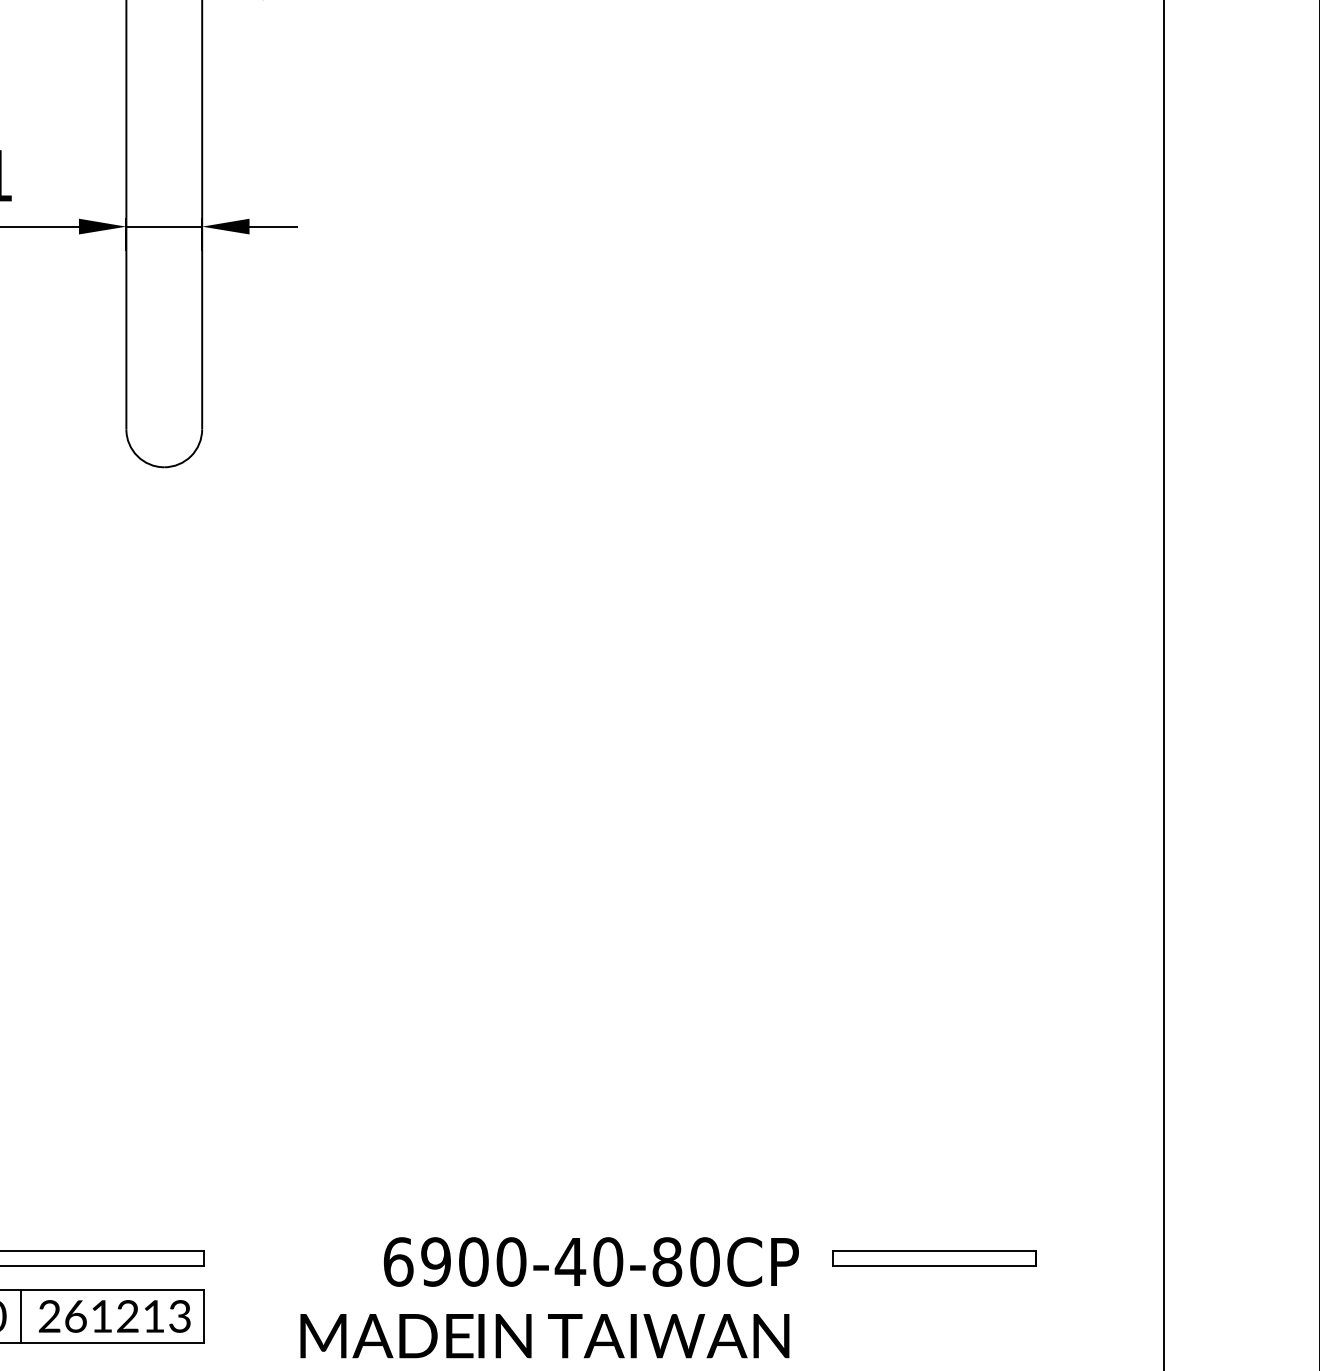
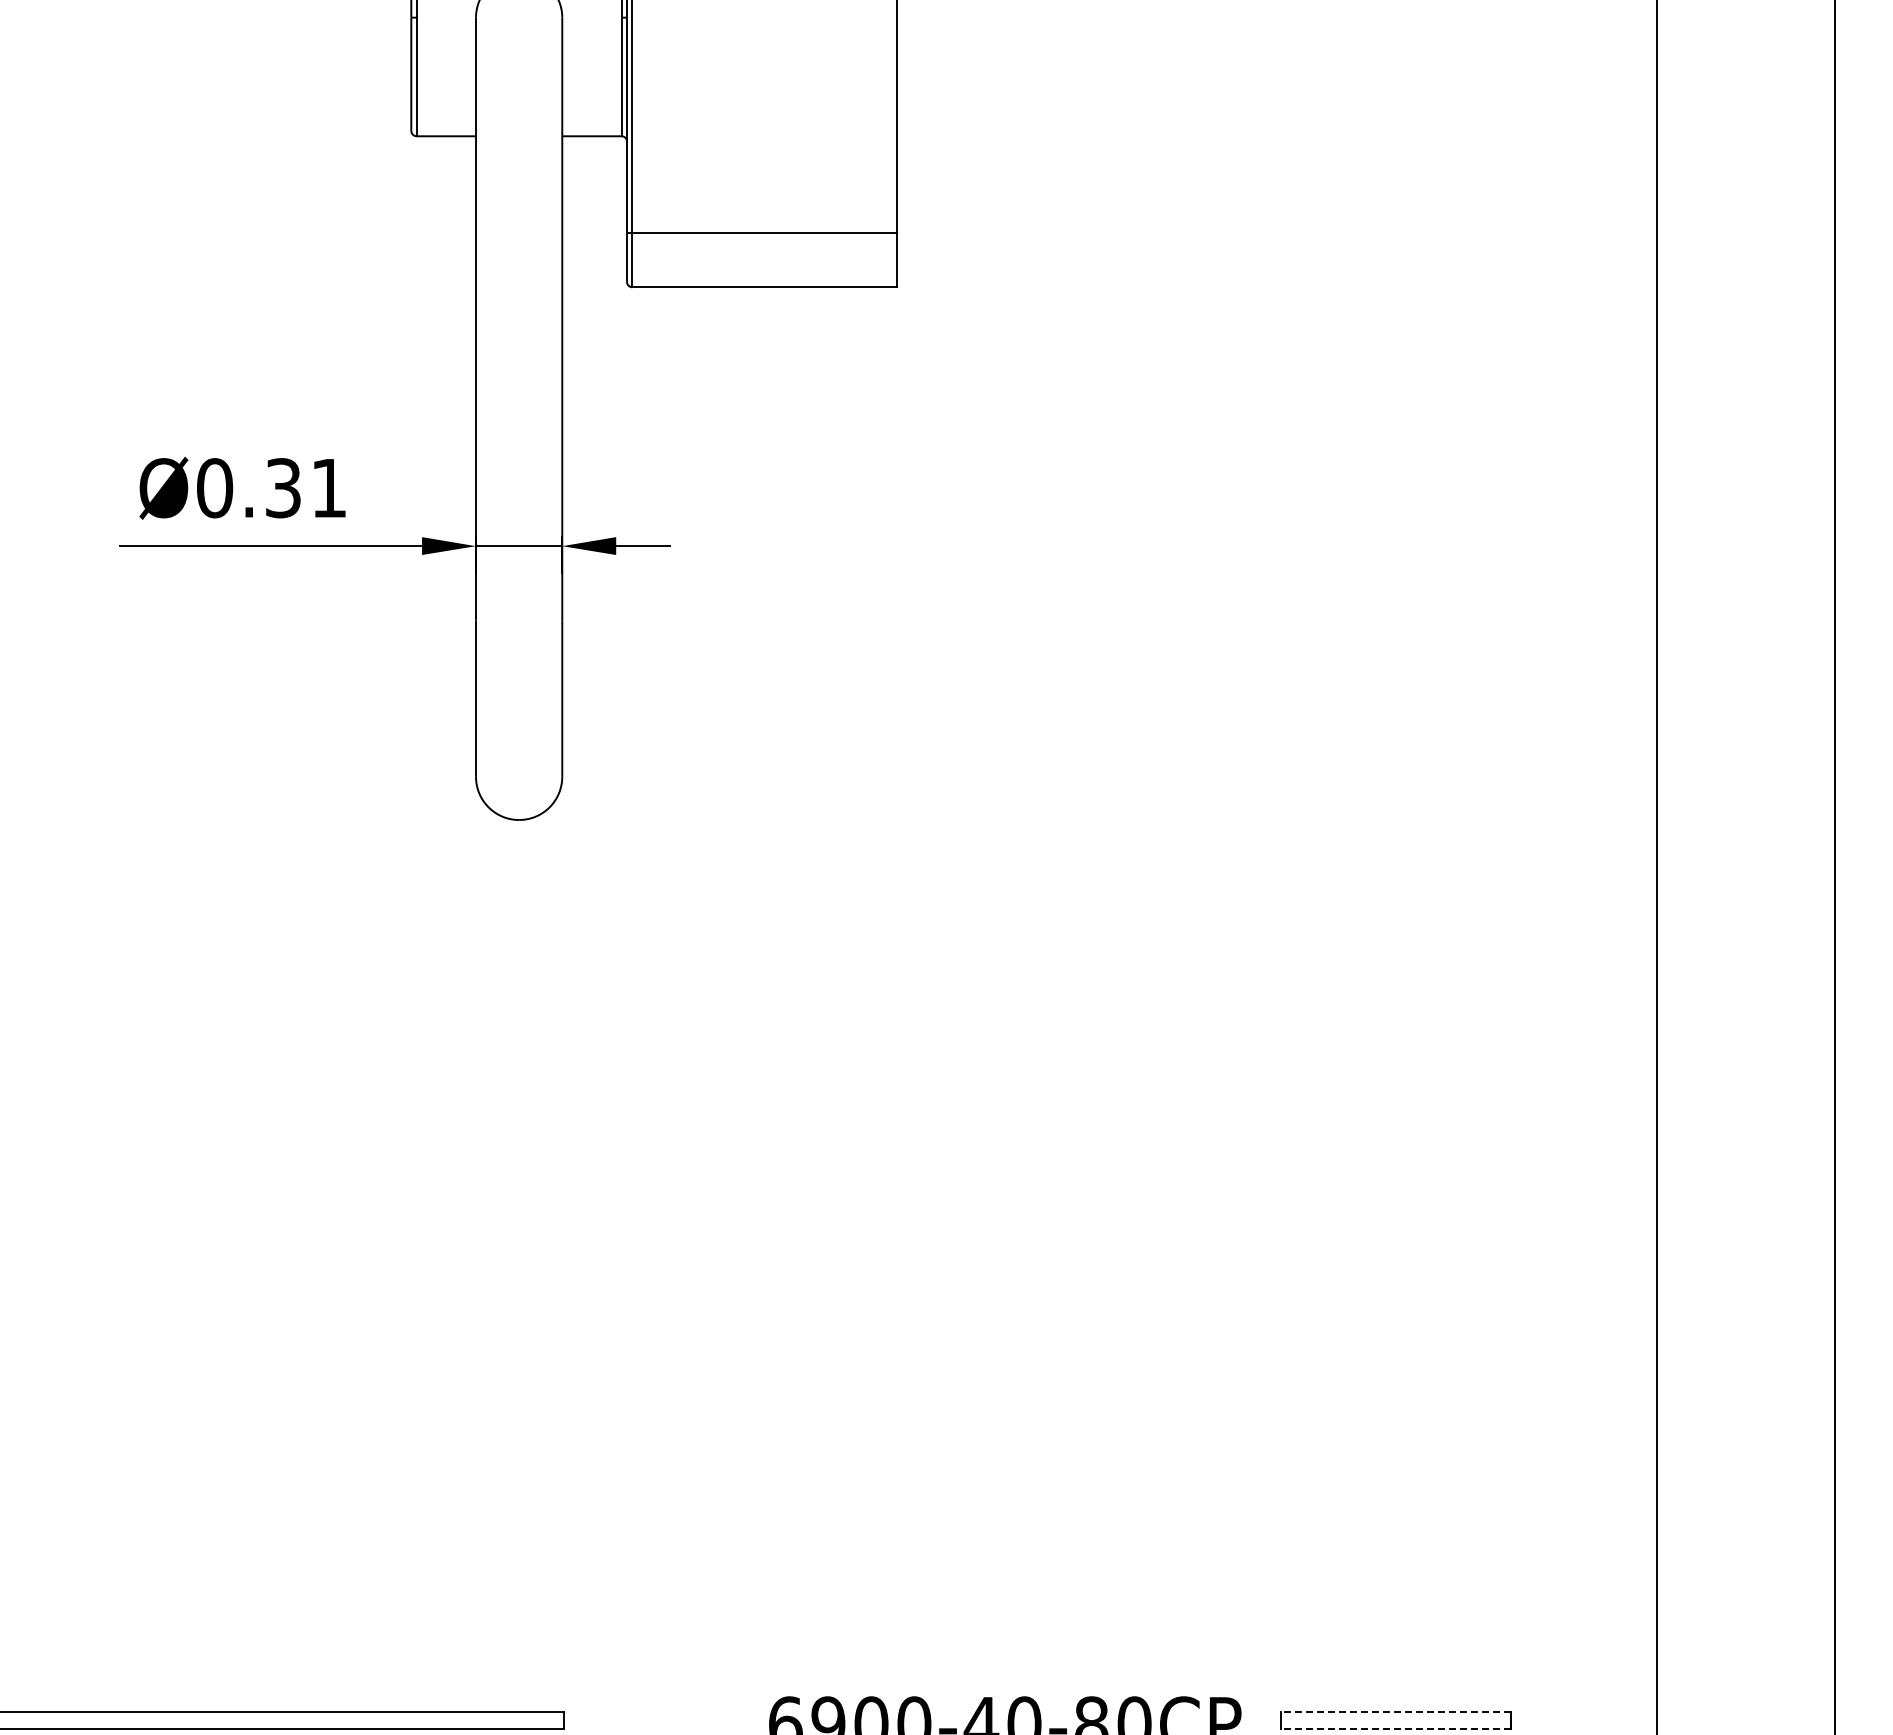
line: (934, 1250) -> (1395, 1711), solid -> dashed
line: (934, 1266) -> (1395, 1729), solid -> dashed

